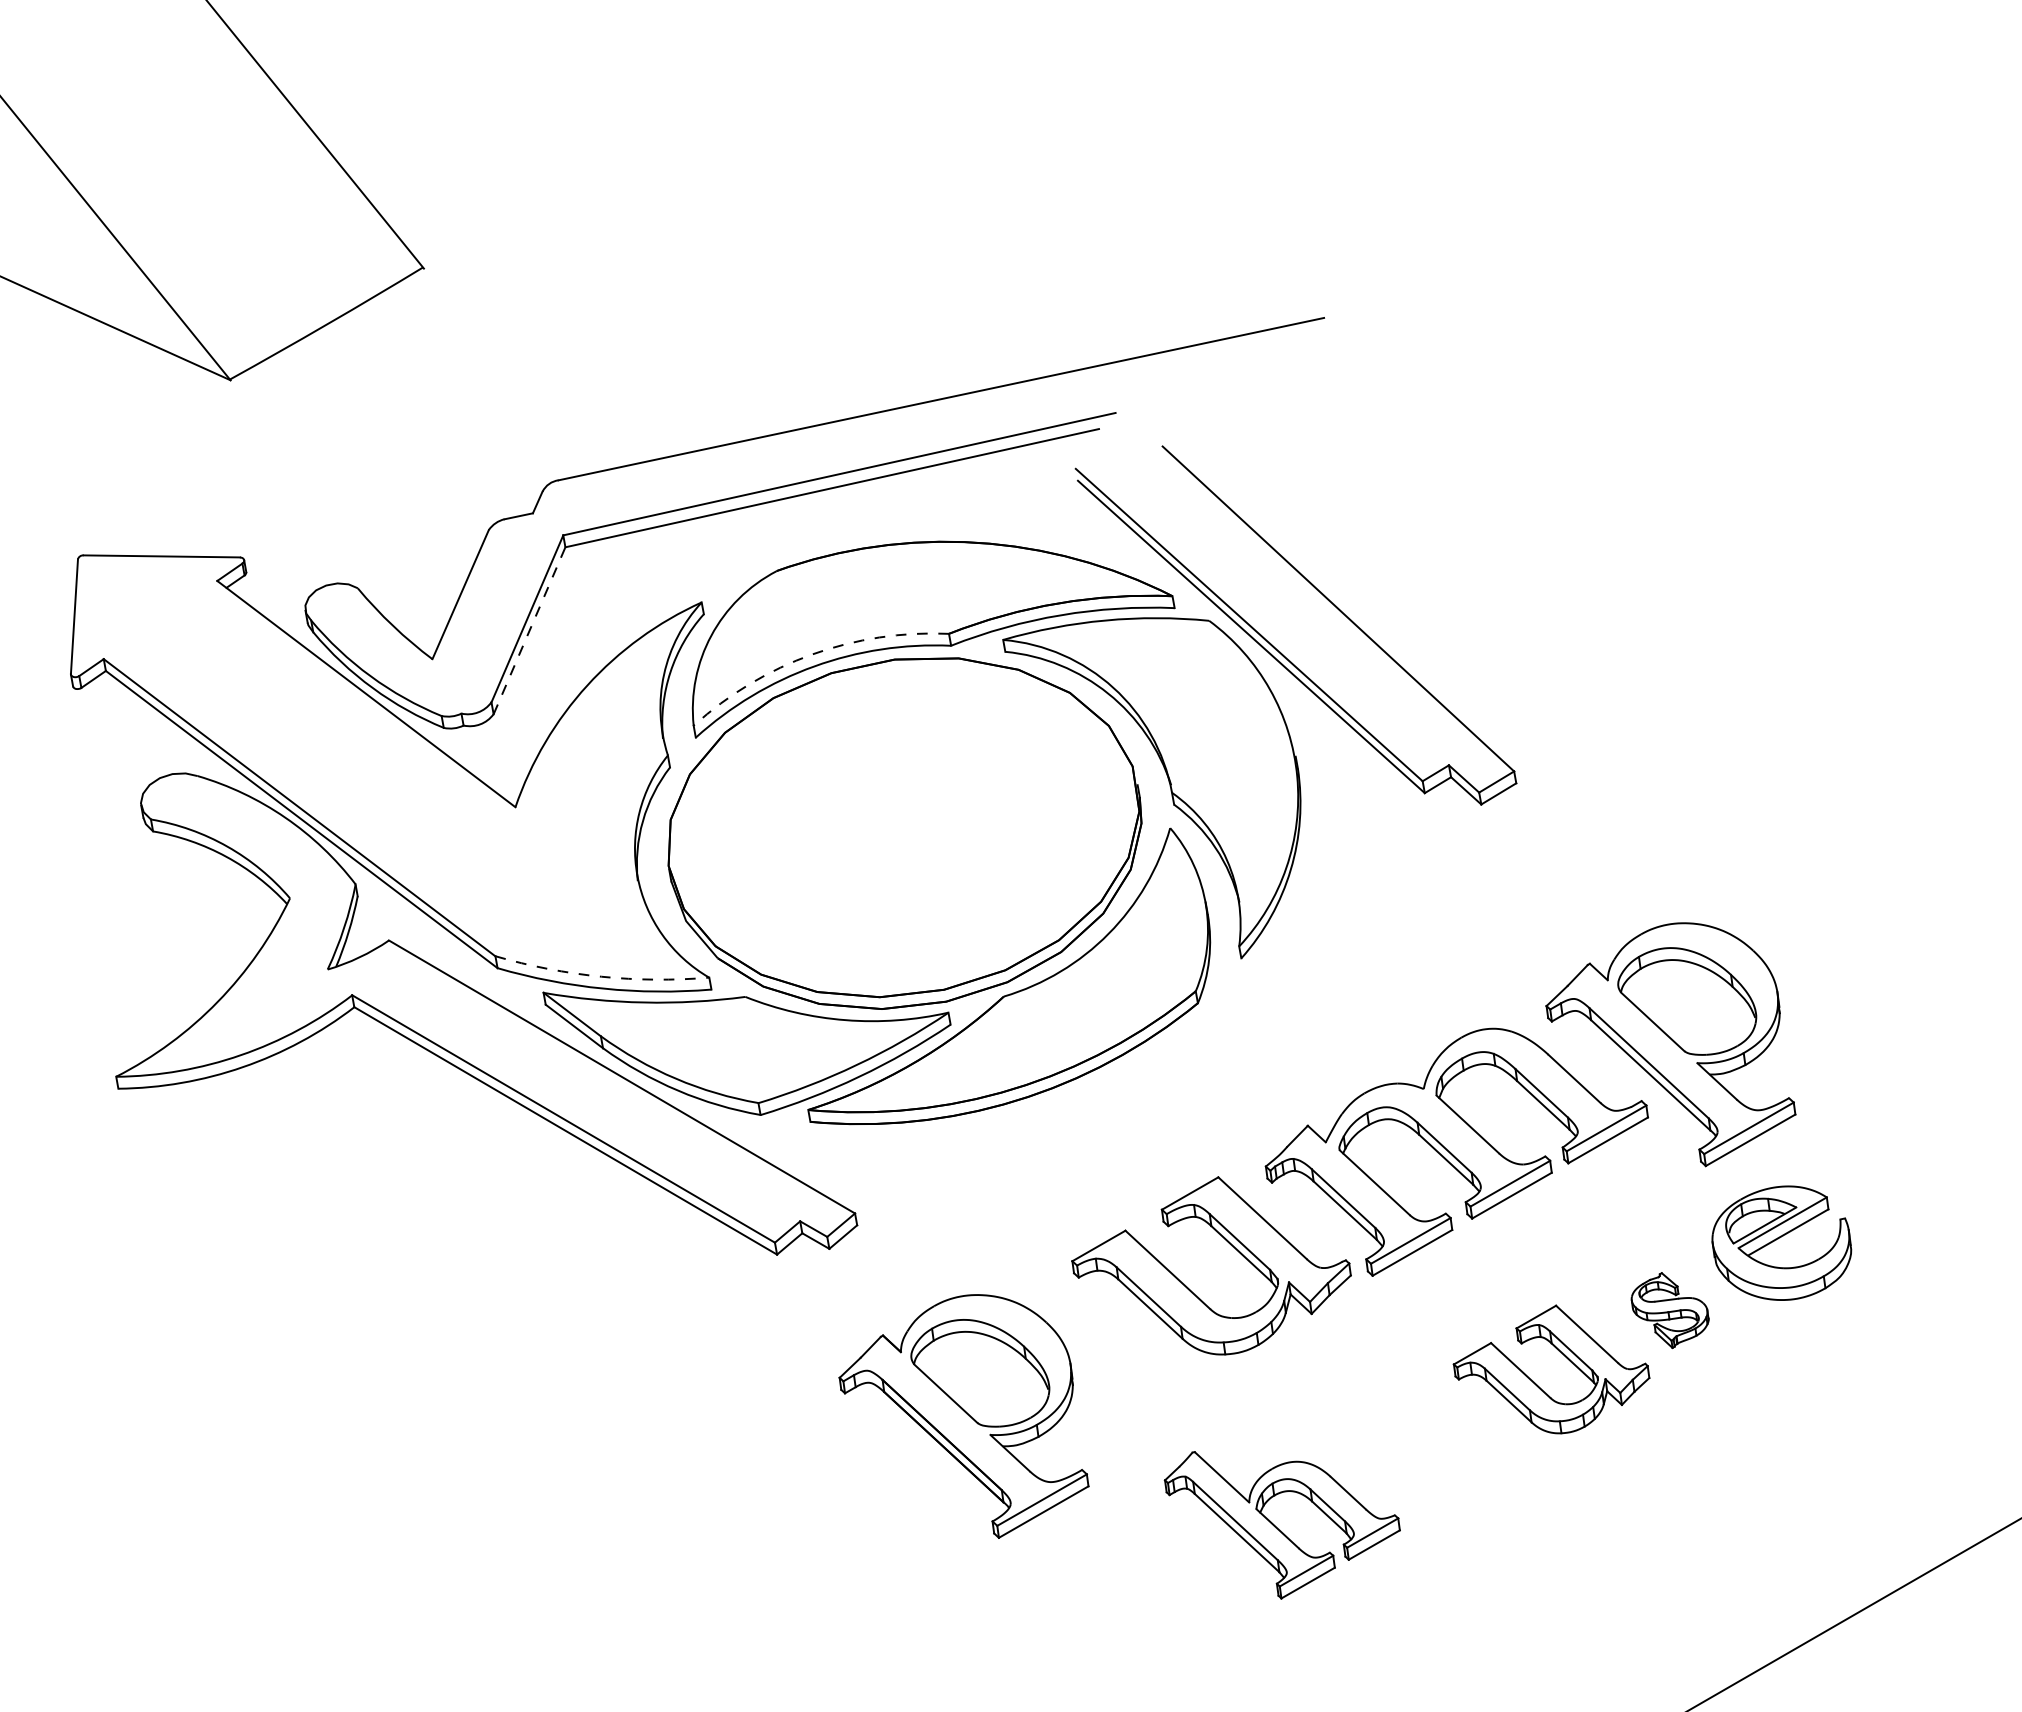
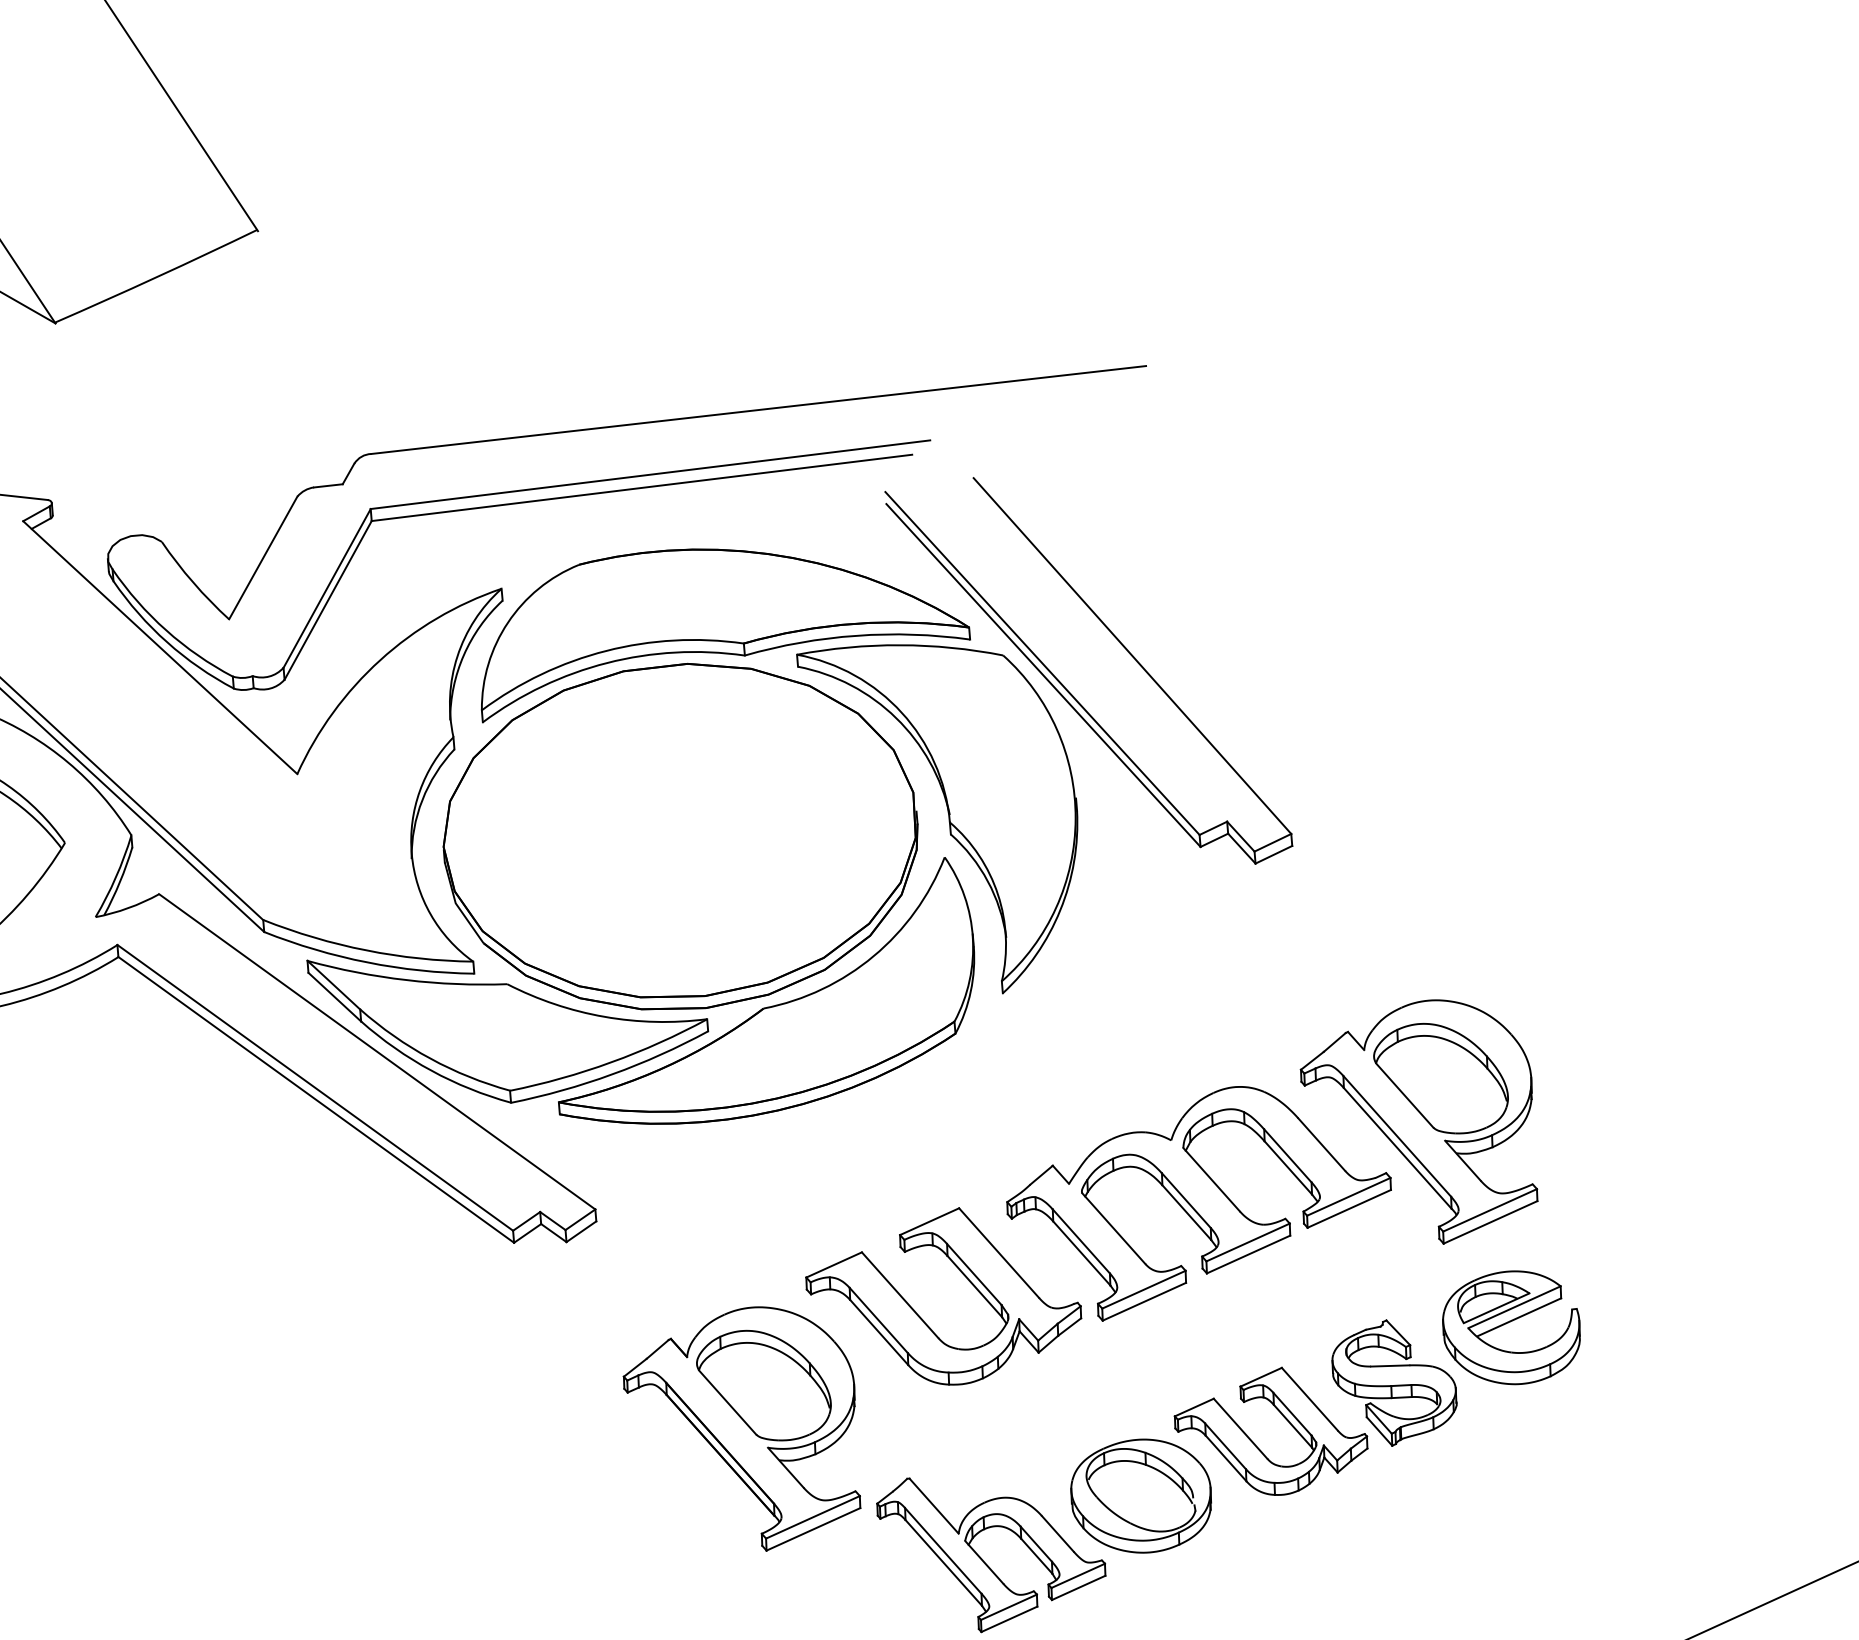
line: (529, 630) -> (328, 600), dashed -> solid
arc: (812, 654) -> (606, 650), dashed -> solid
arc: (601, 976) -> (366, 950), dashed -> solid
part: (1670, 1310) -> (1394, 1383), size x1.67
part: (963, 1416) -> (743, 1426), moved
part: (1427, 1446) -> (1140, 1495), added

